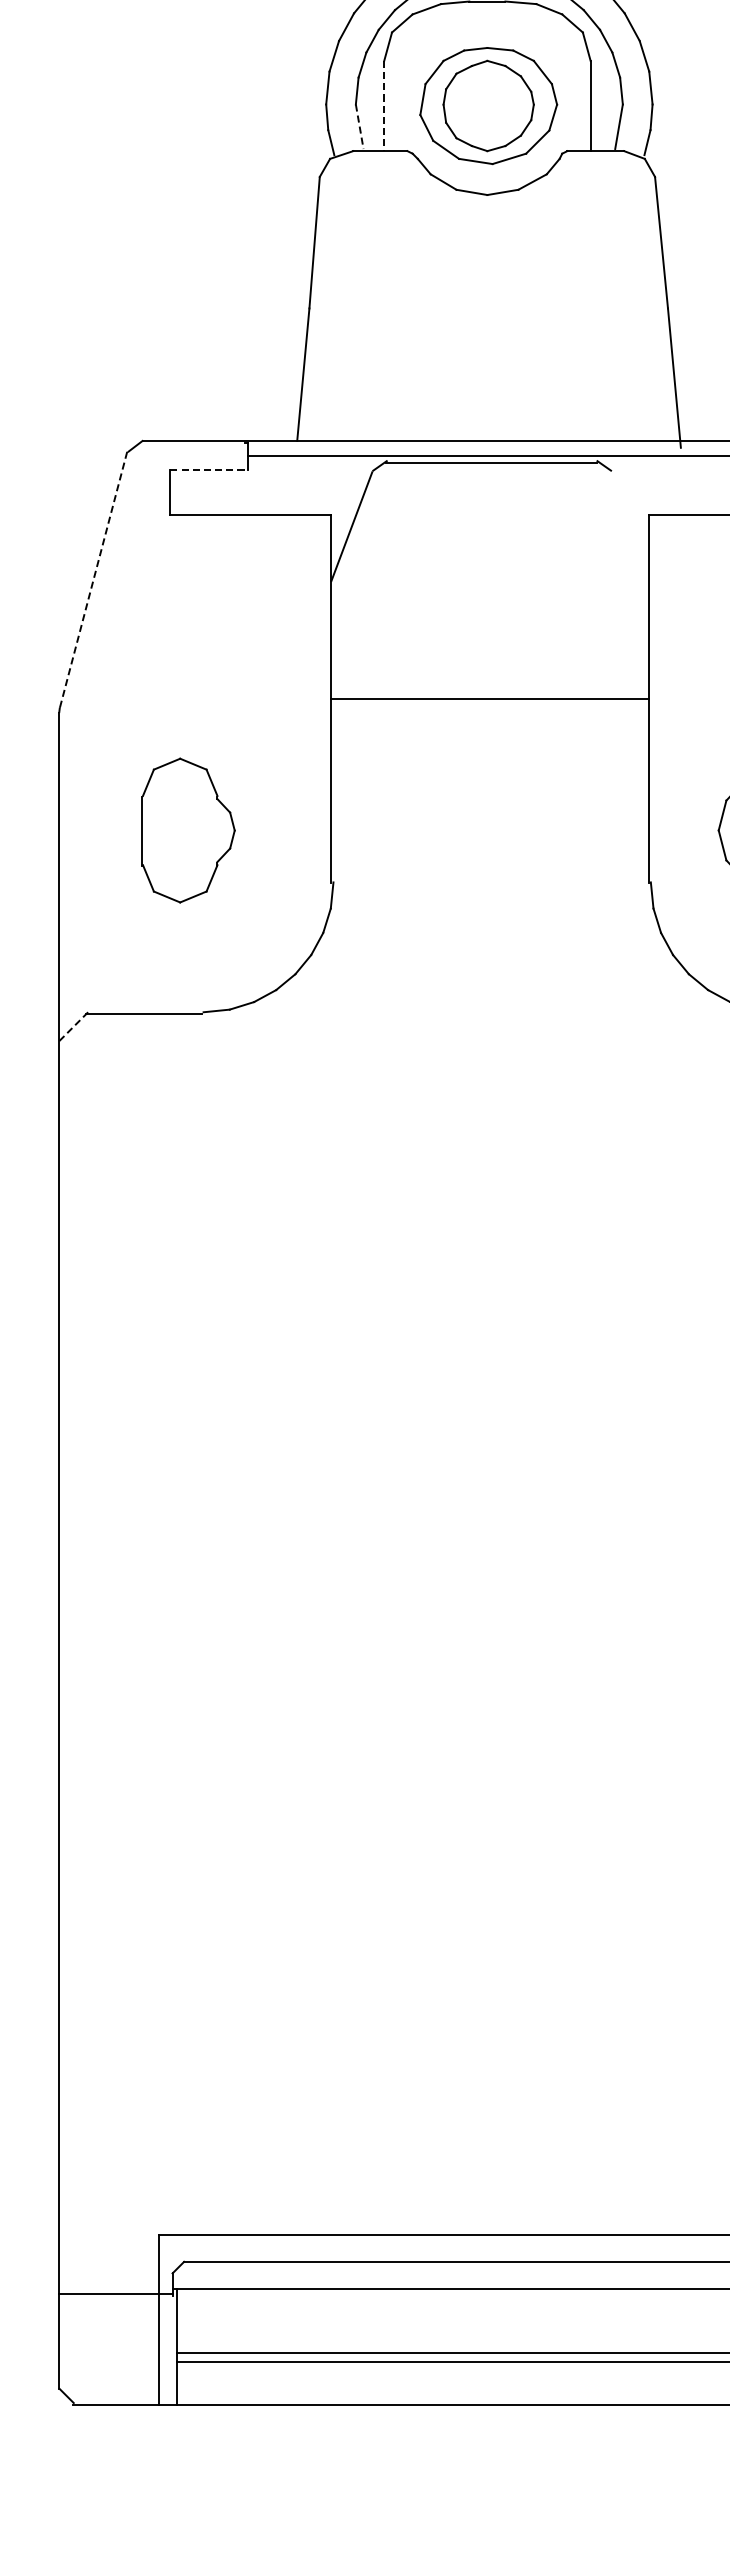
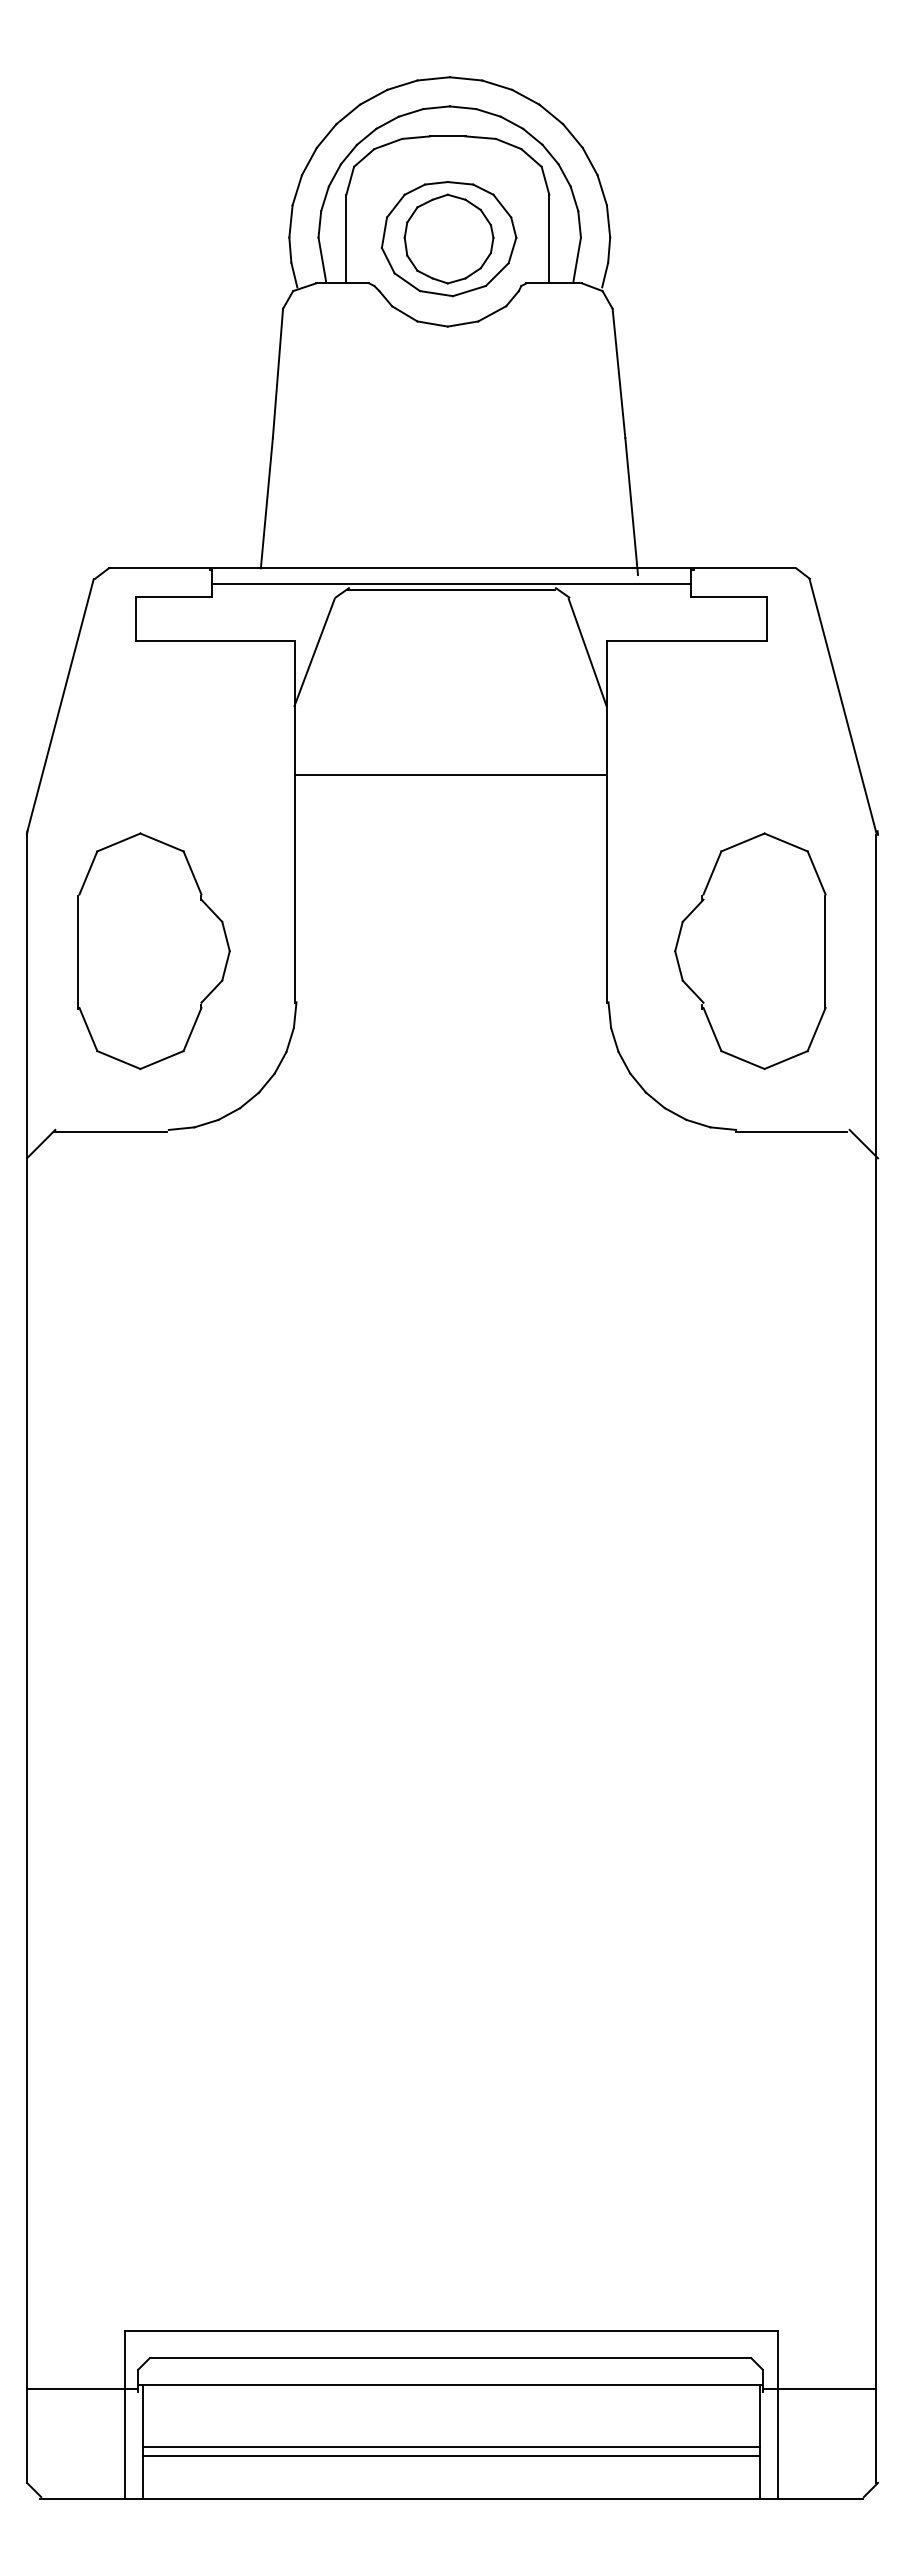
line: (384, 106) -> (346, 239), dashed -> solid
line: (359, 126) -> (322, 259), dashed -> solid
line: (209, 469) -> (174, 596), dashed -> solid
line: (629, 526) -> (587, 652), added
line: (93, 581) -> (60, 706), dashed -> solid
line: (490, 699) -> (450, 775), moved
part: (187, 830) -> (153, 951), size x1.67
line: (73, 1027) -> (40, 1144), dashed -> solid

